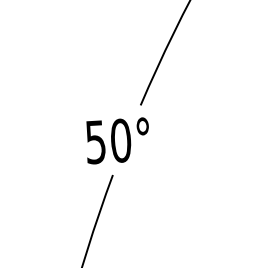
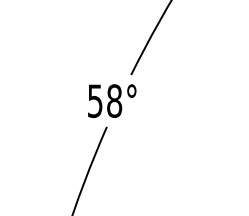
text: (120, 139) -> (114, 100), 50° -> 58°

